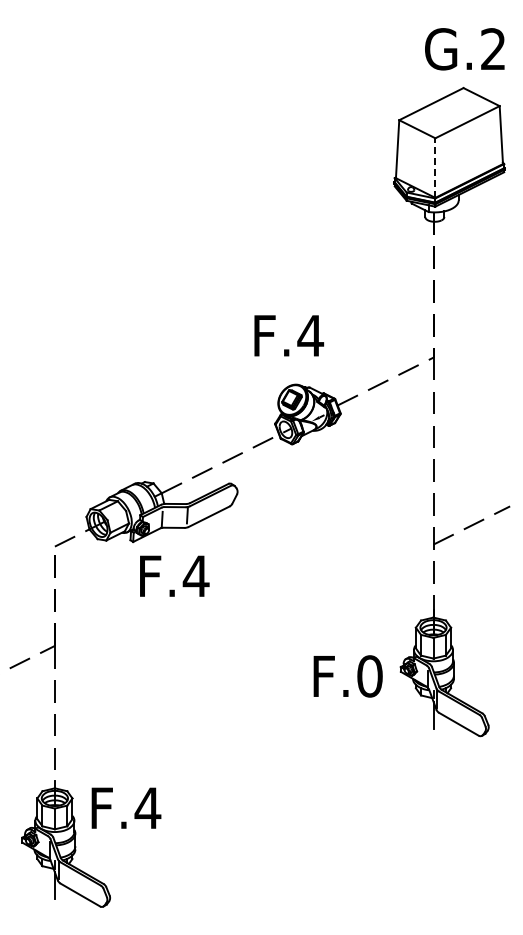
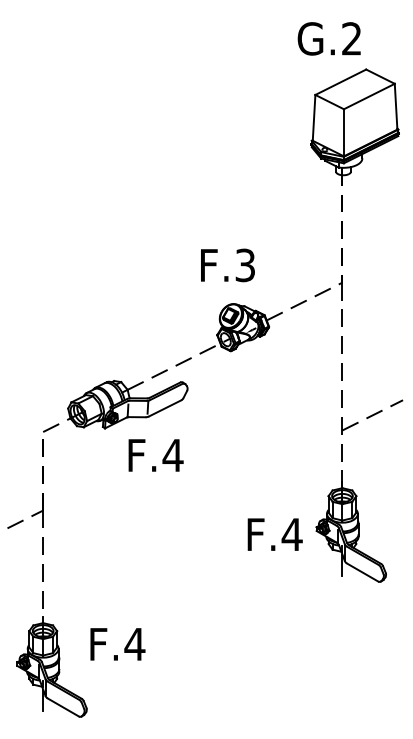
text: (464, 49) -> (329, 39), moved
line: (435, 168) -> (344, 133), dashed -> solid
text: (310, 335) -> (245, 265), F.4 -> F.3
text: (174, 575) -> (155, 454), moved
text: (369, 676) -> (291, 534), F.0 -> F.4
text: (126, 807) -> (117, 643), moved

